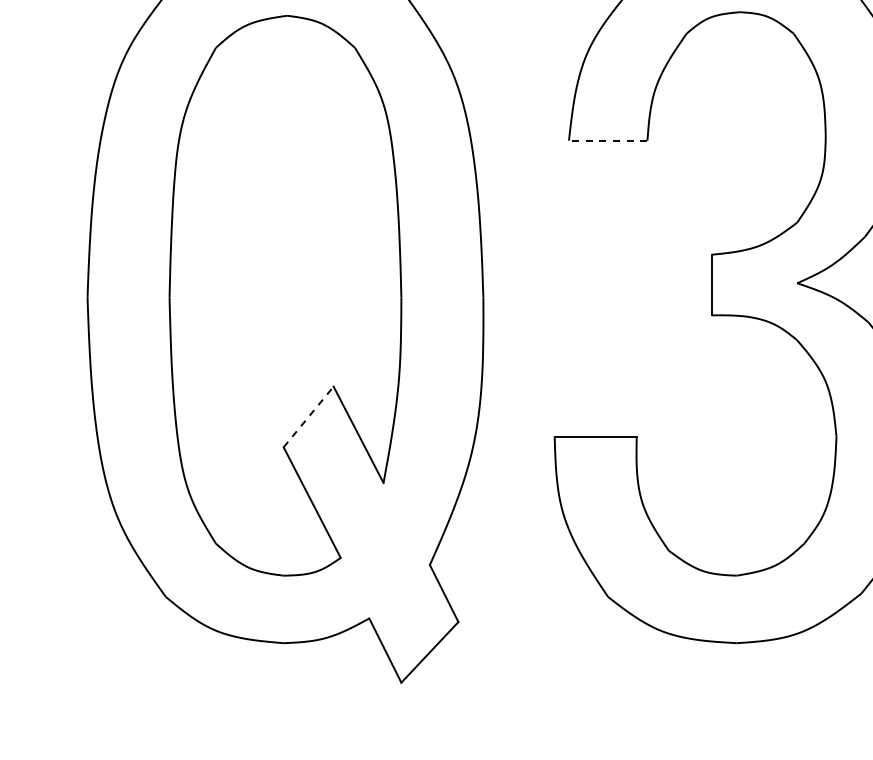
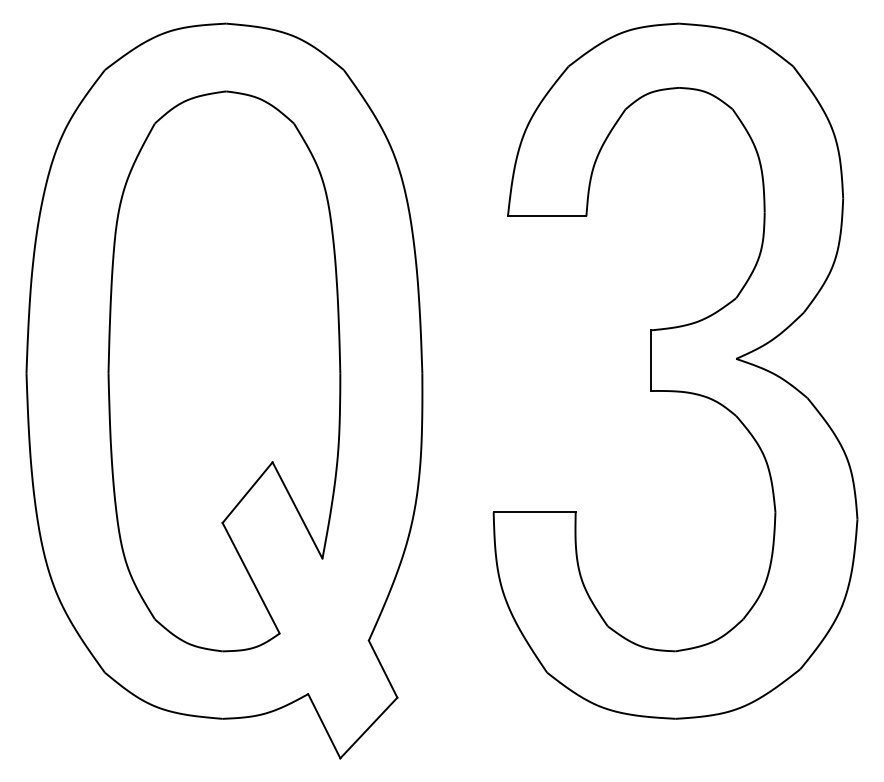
line: (607, 140) -> (546, 216), dashed -> solid
line: (308, 416) -> (247, 492), dashed -> solid

